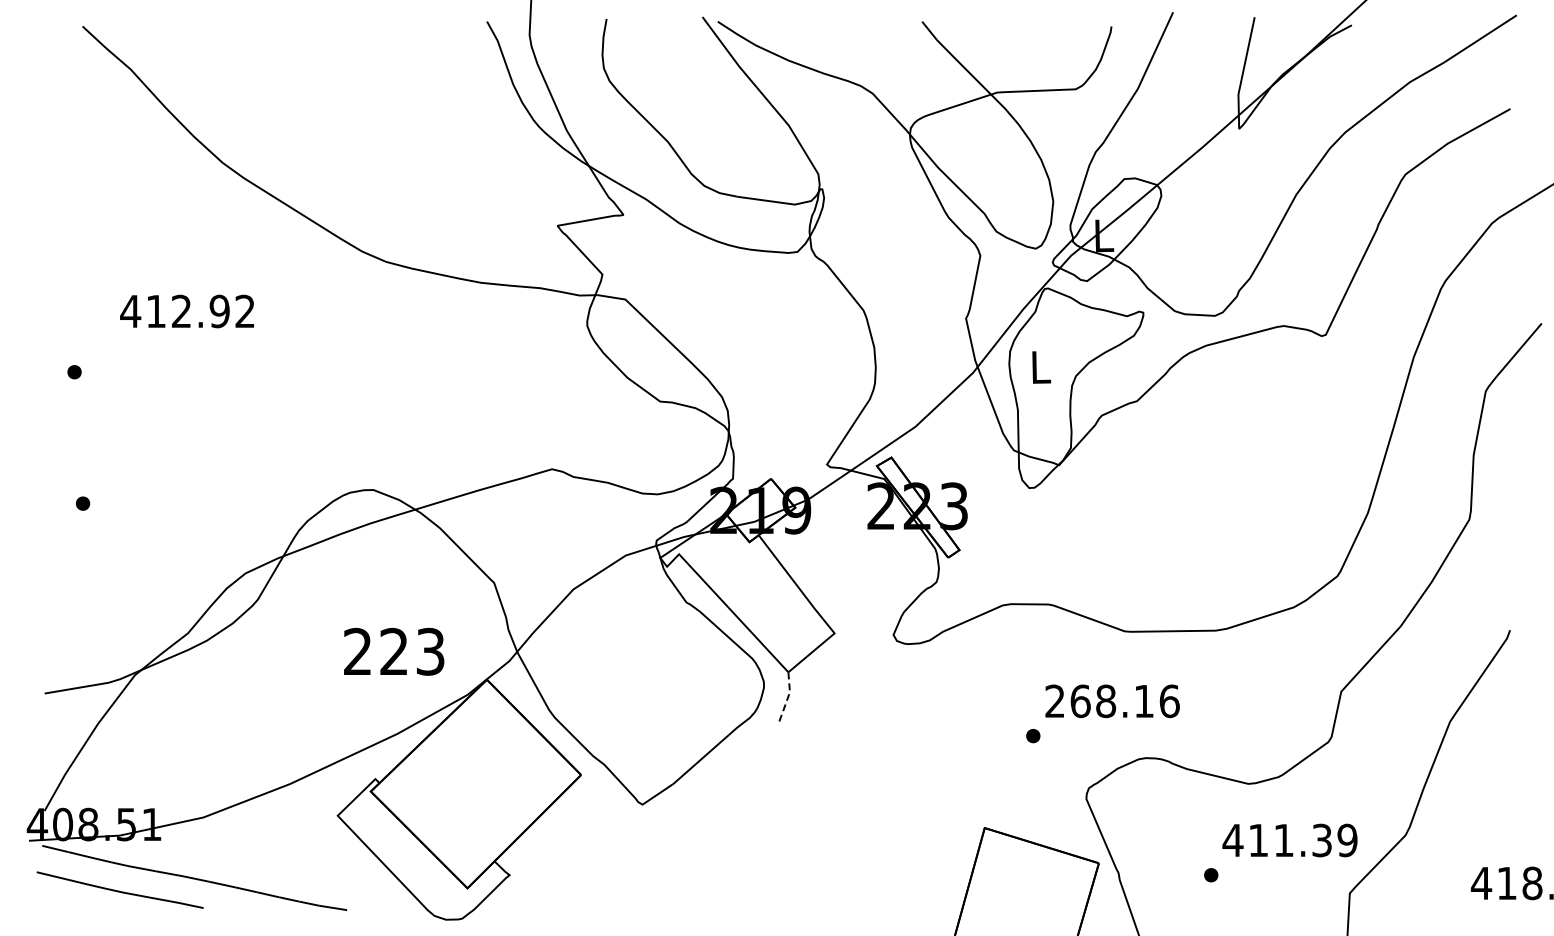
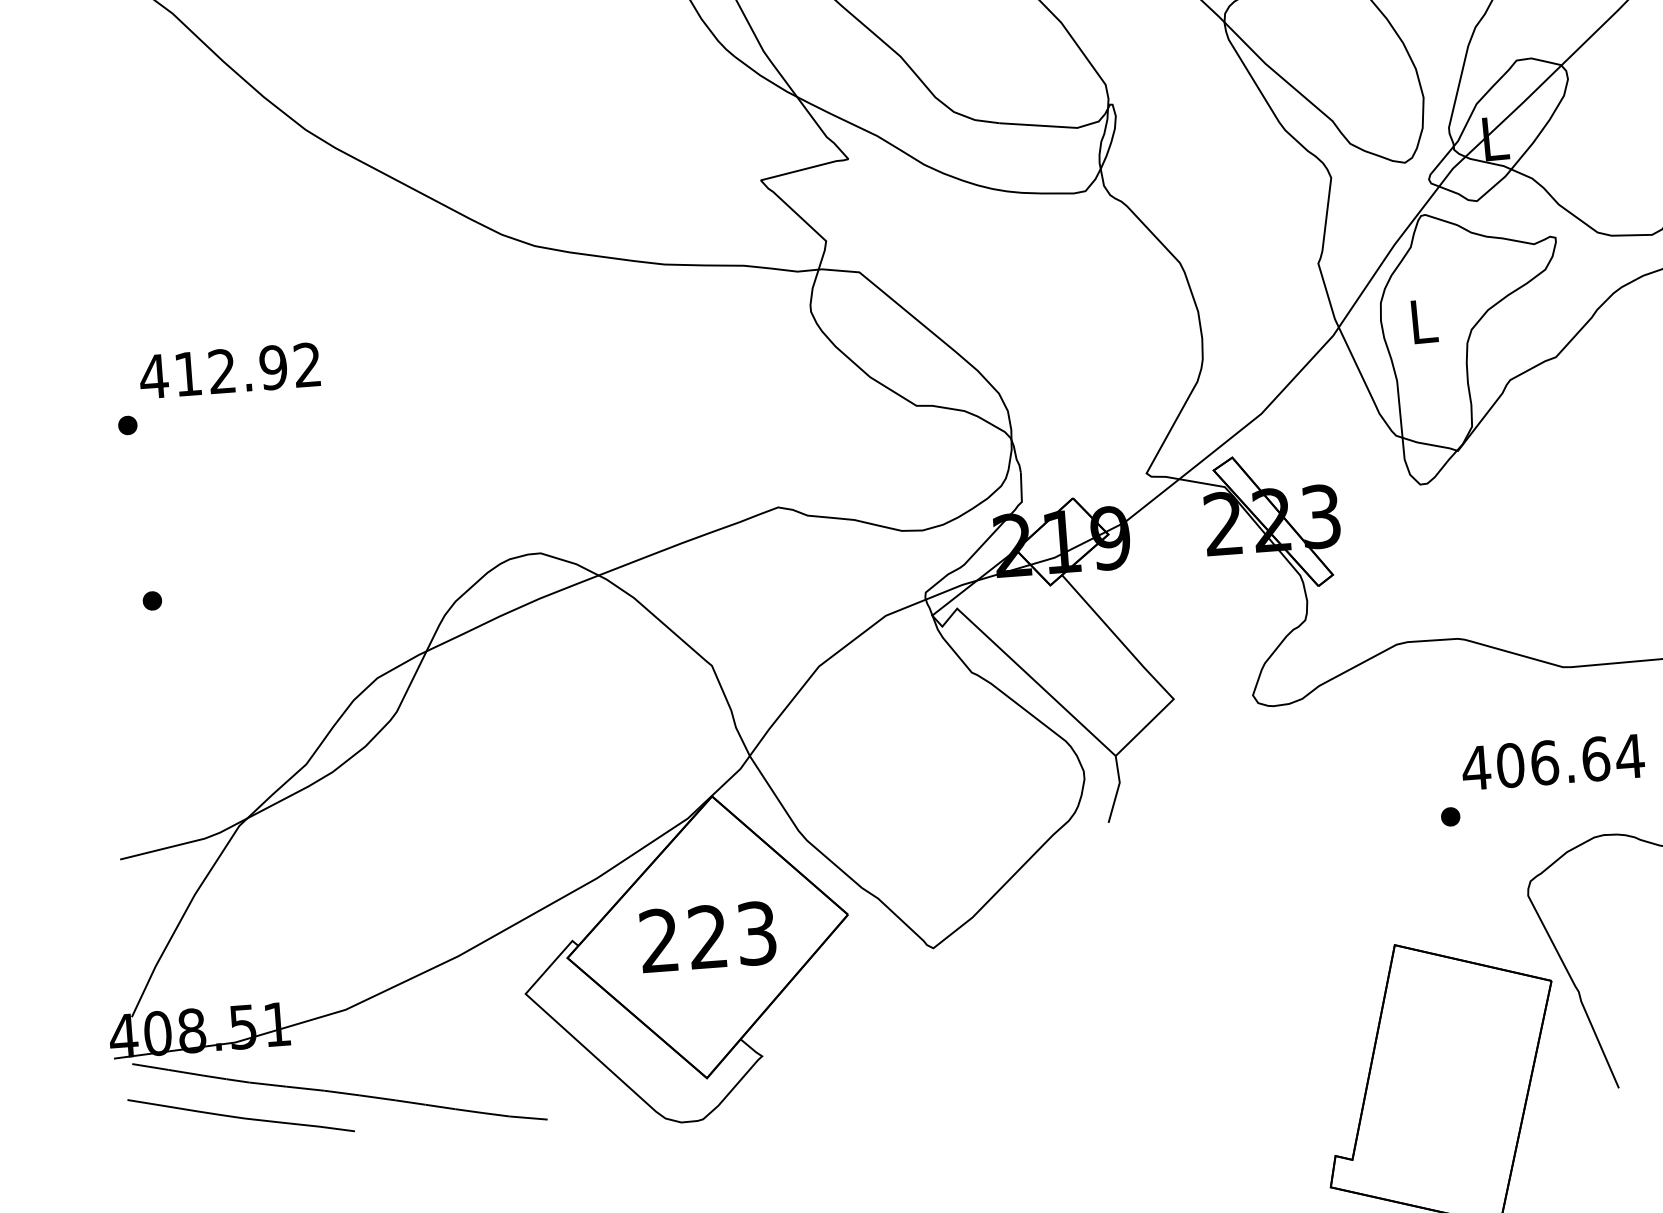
text: (186, 311) -> (228, 371), moved
text: (394, 651) -> (708, 936), moved
line: (788, 696) -> (1118, 788), dashed -> solid
text: (1112, 701) -> (1553, 762), 268.16 -> 406.64

